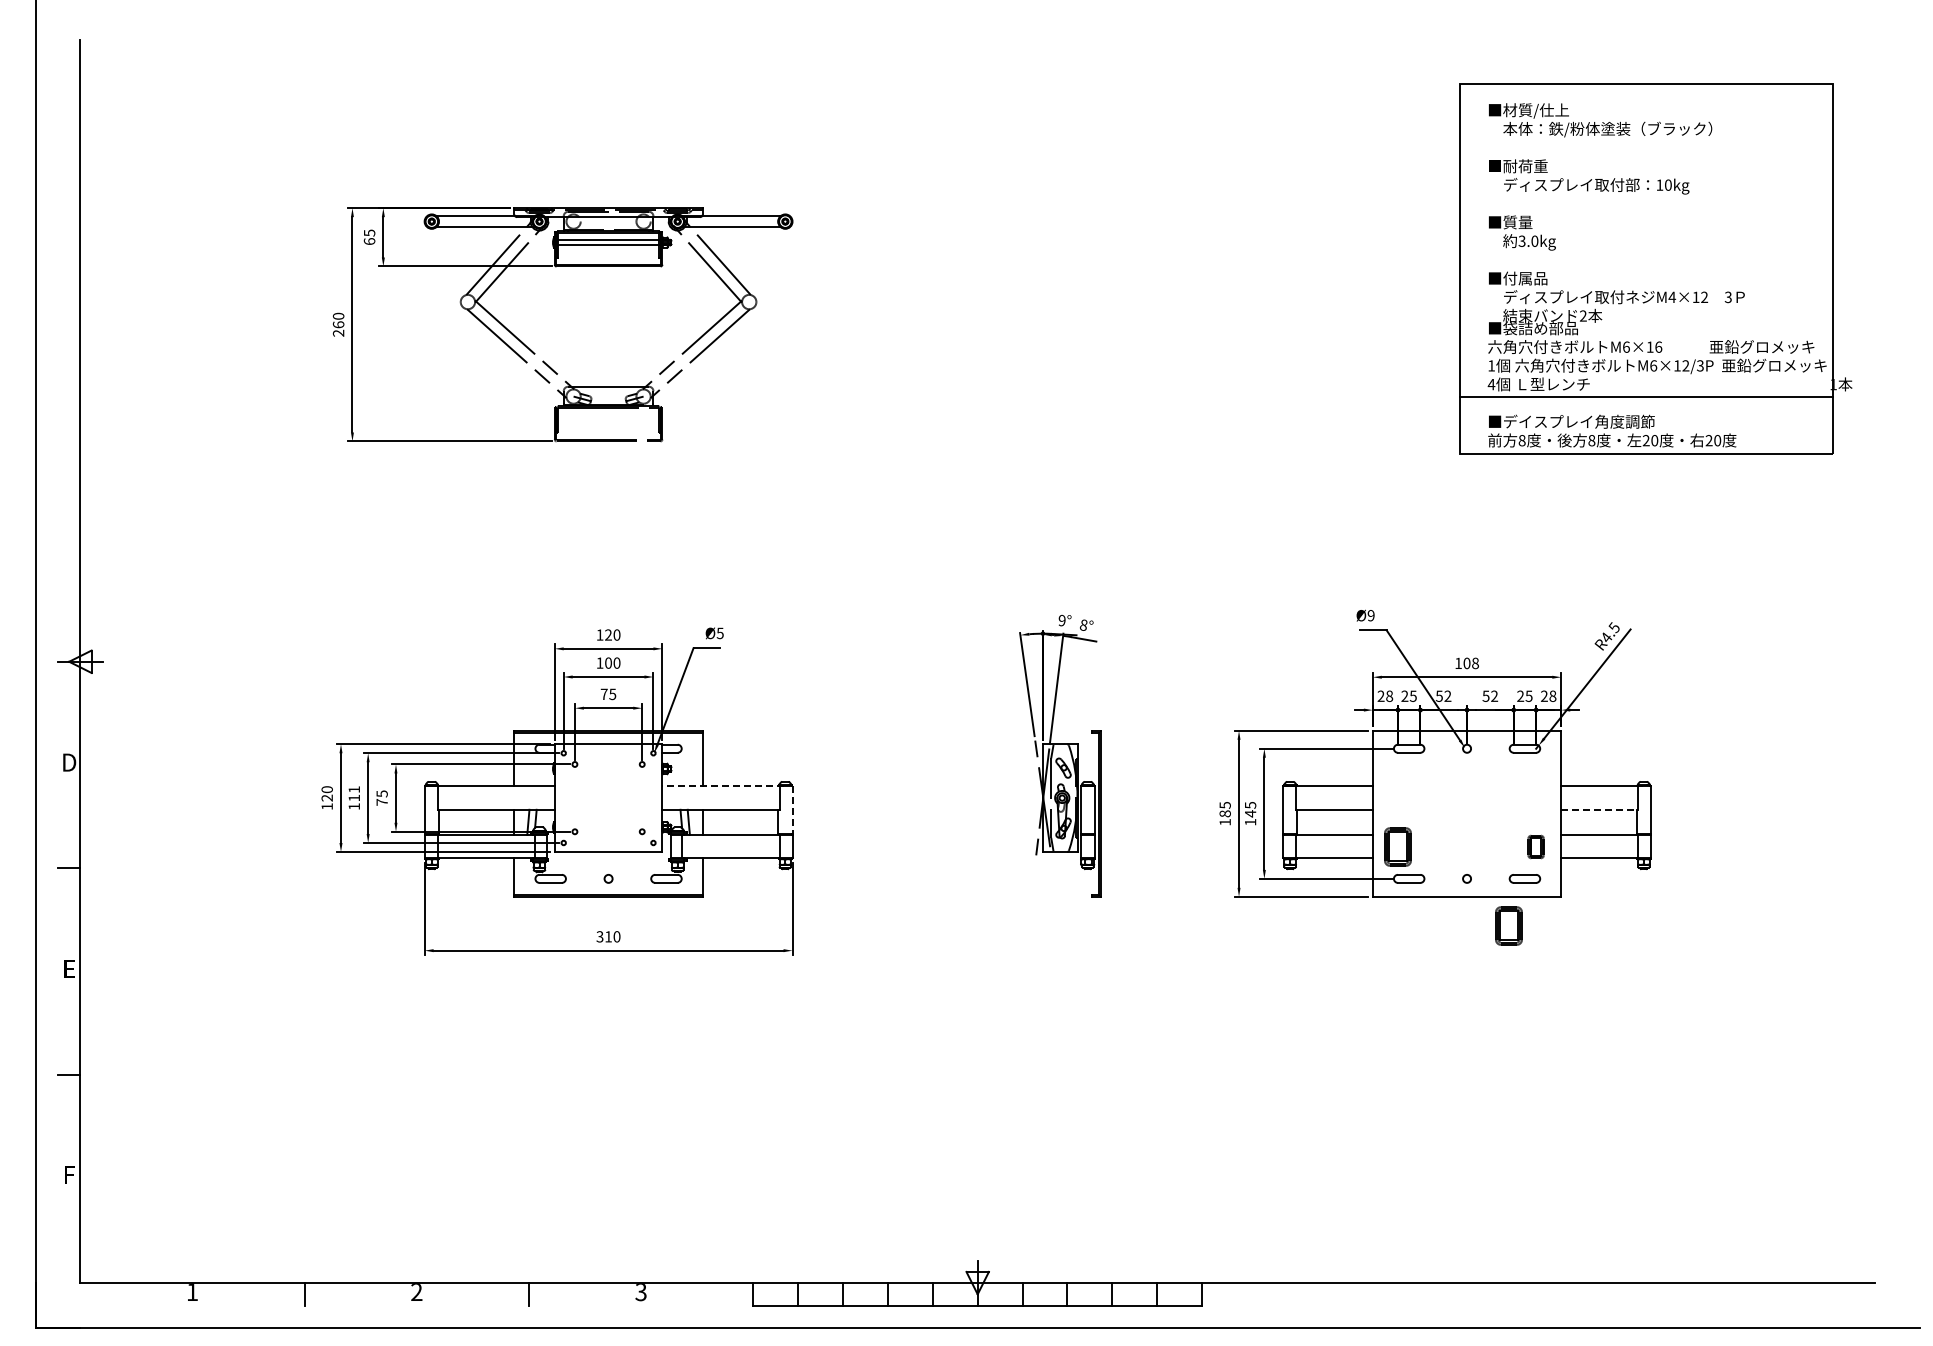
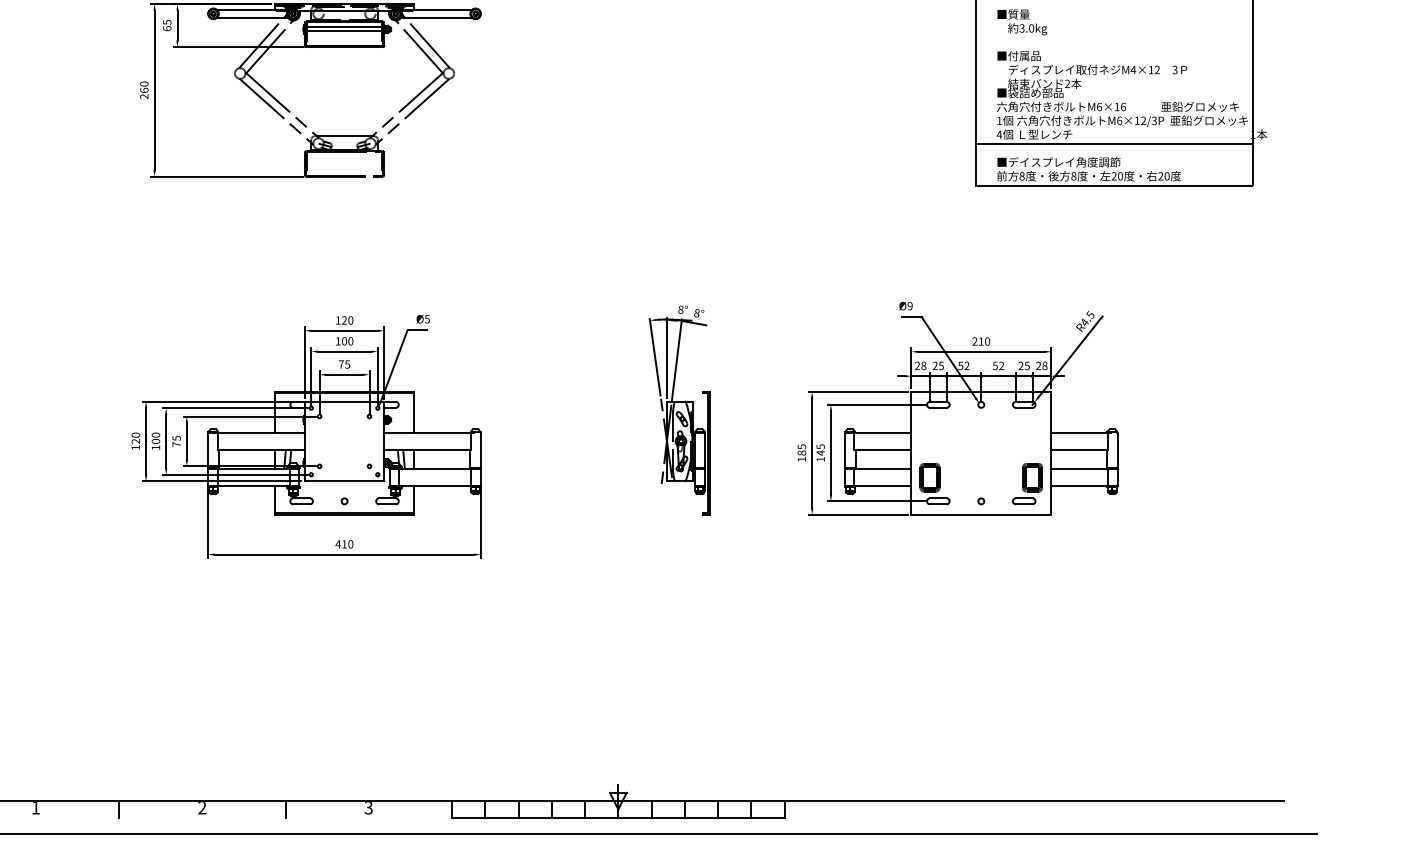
text: (1061, 620) -> (680, 309), 9° -> 8°
text: (1466, 663) -> (980, 341), 108 -> 210
line: (723, 786) -> (429, 432), dashed -> solid
text: (354, 793) -> (156, 438), 111 -> 100
line: (1600, 809) -> (1080, 449), dashed -> solid
line: (792, 810) -> (480, 450), dashed -> solid
part: (1535, 846) -> (1032, 477), size x1.67
part: (1508, 925) -> (1012, 535), removed
text: (599, 936) -> (337, 544), 310 -> 410

